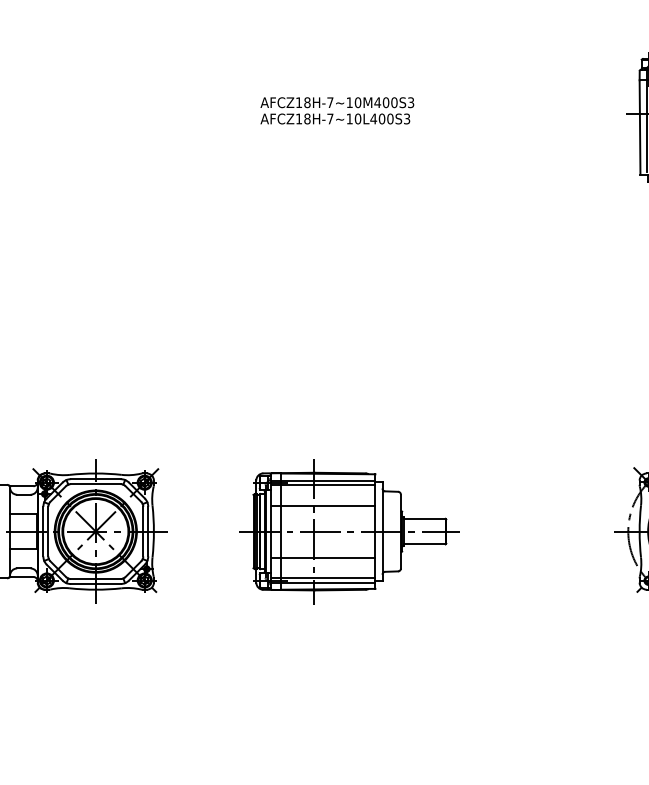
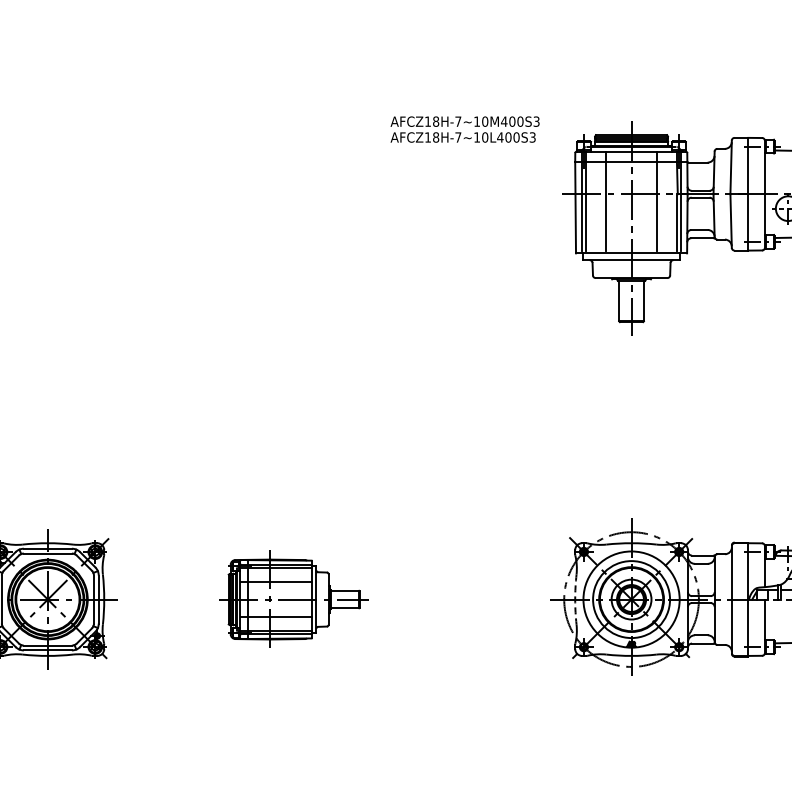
text: (336, 110) -> (464, 129), moved
part: (349, 531) -> (293, 599), size x0.7
arc: (639, 531) -> (575, 599), solid -> dashed

